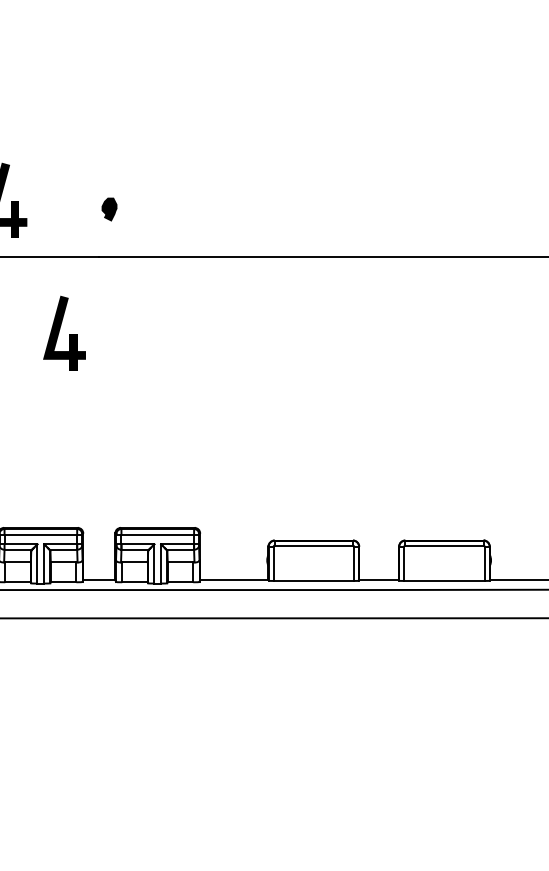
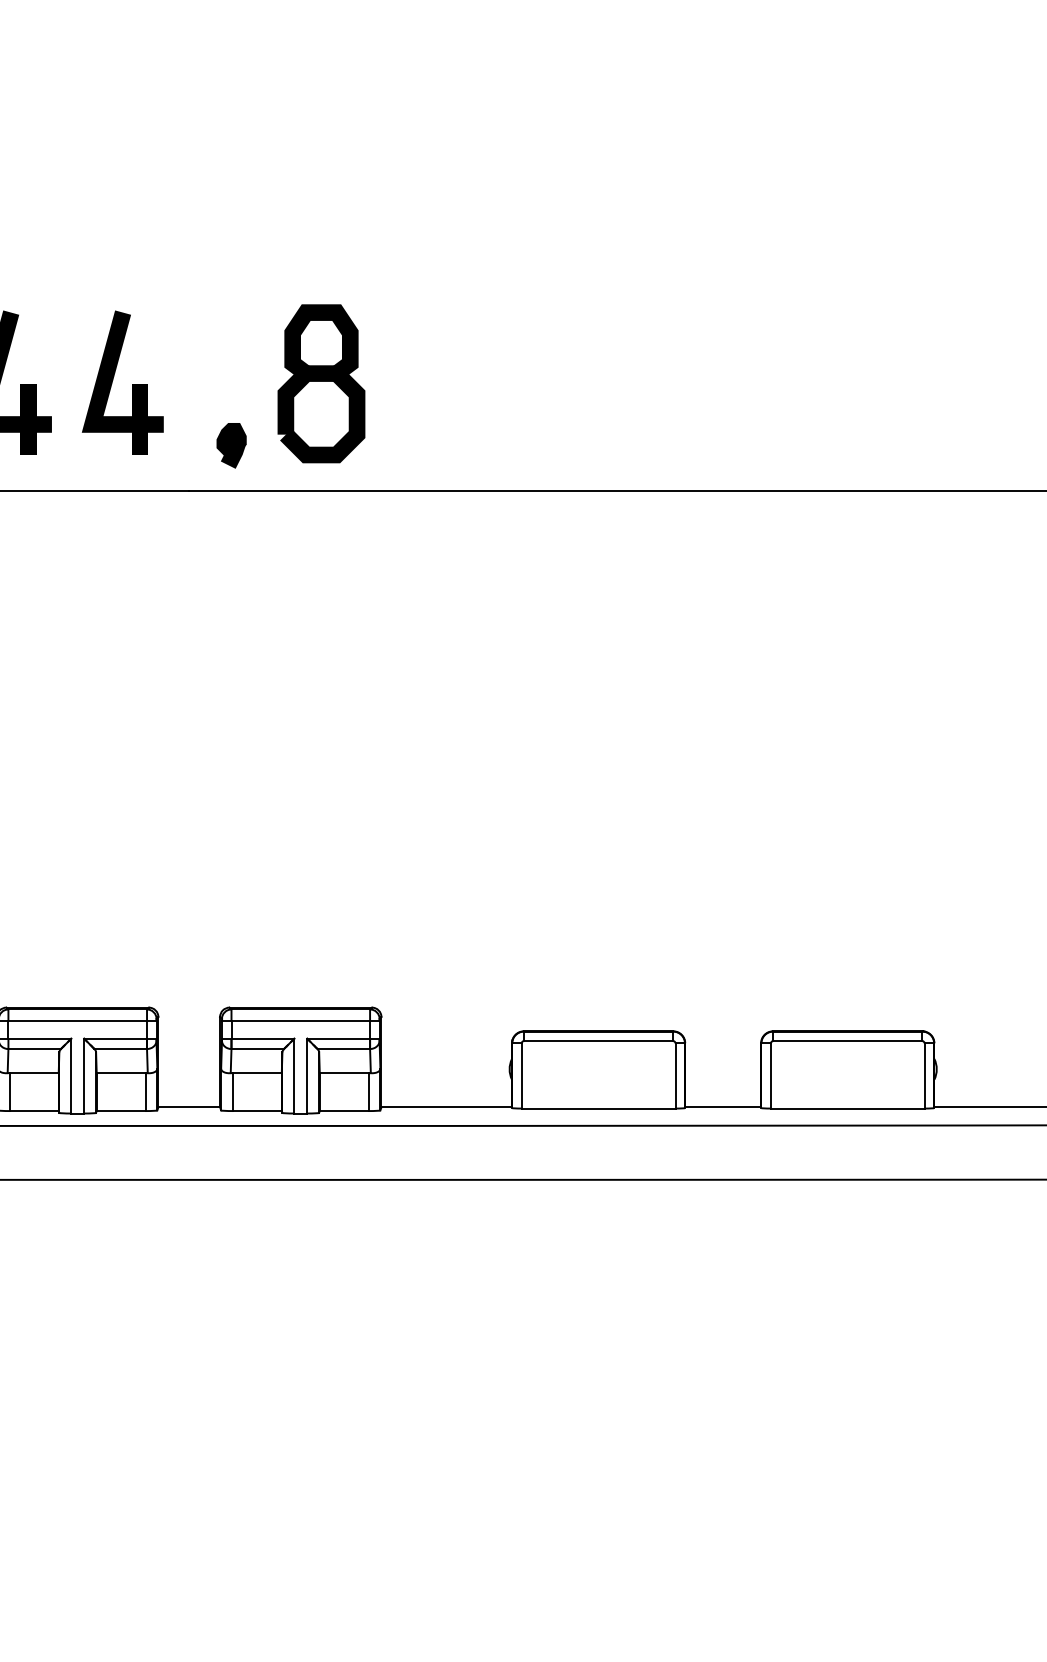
part: (168, 200) -> (321, 382), added
part: (109, 209) -> (231, 445), moved
part: (64, 332) -> (122, 380), moved

